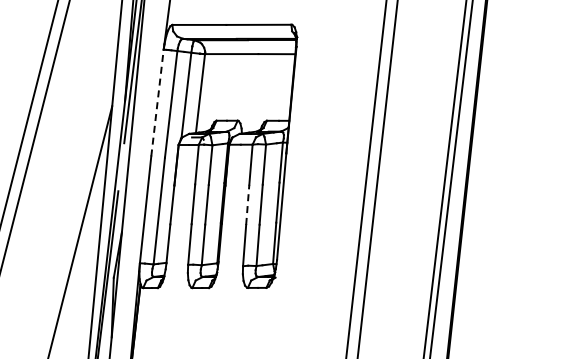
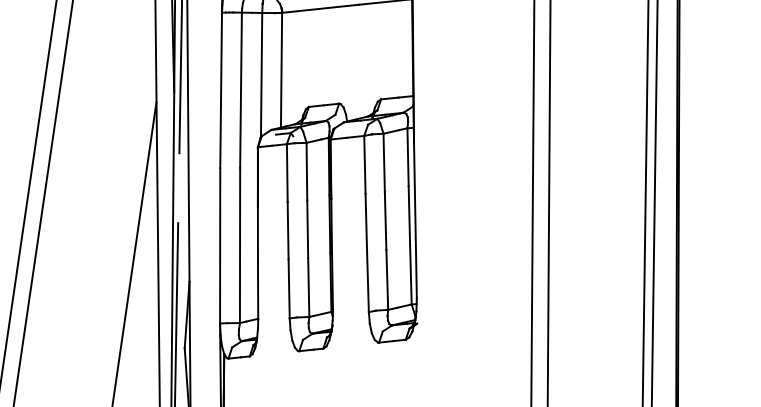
line: (157, 103) -> (221, 91), dashed -> solid
line: (247, 204) -> (365, 222), dashed -> solid

